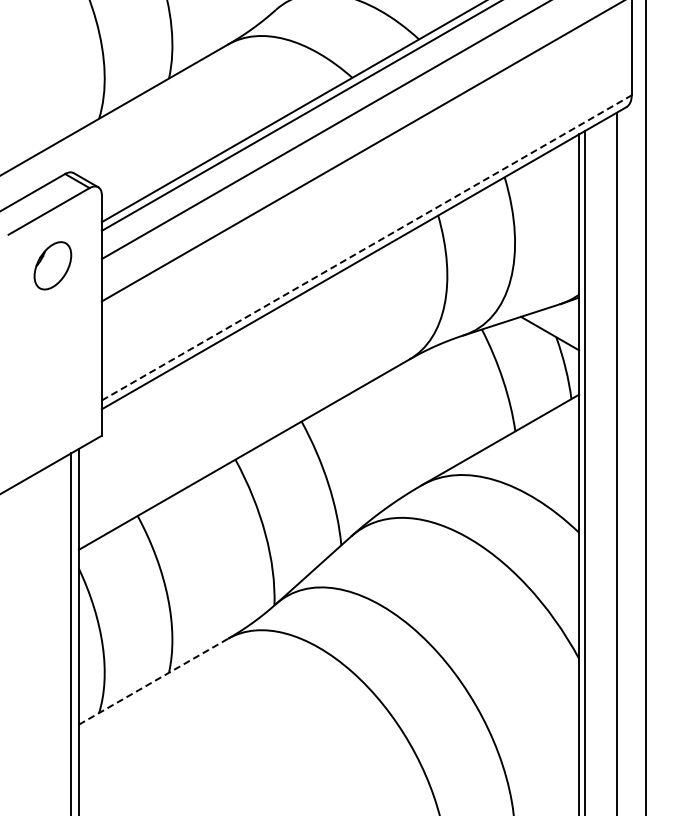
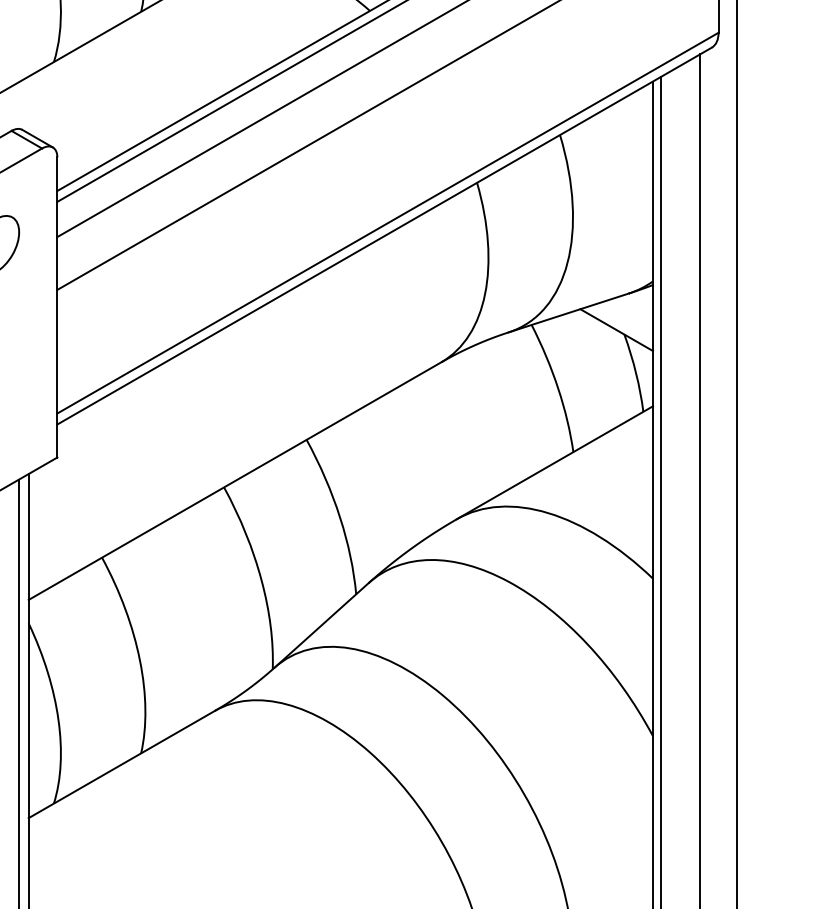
line: (366, 247) -> (387, 222), dashed -> solid
line: (153, 681) -> (121, 764), dashed -> solid

